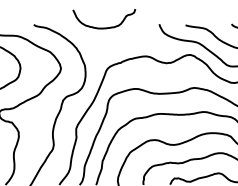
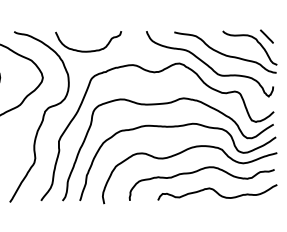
curve: (104, 27) -> (88, 50), moved

